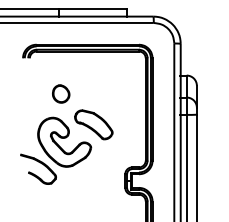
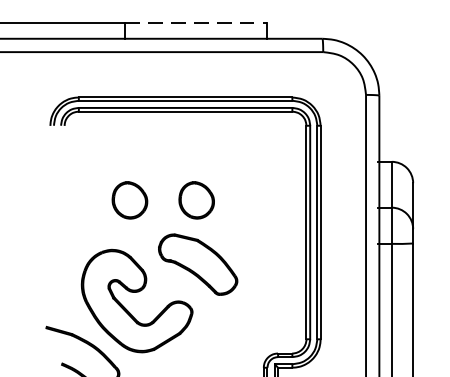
line: (93, 8) -> (197, 21), solid -> dashed
part: (93, 93) -> (197, 199), added

